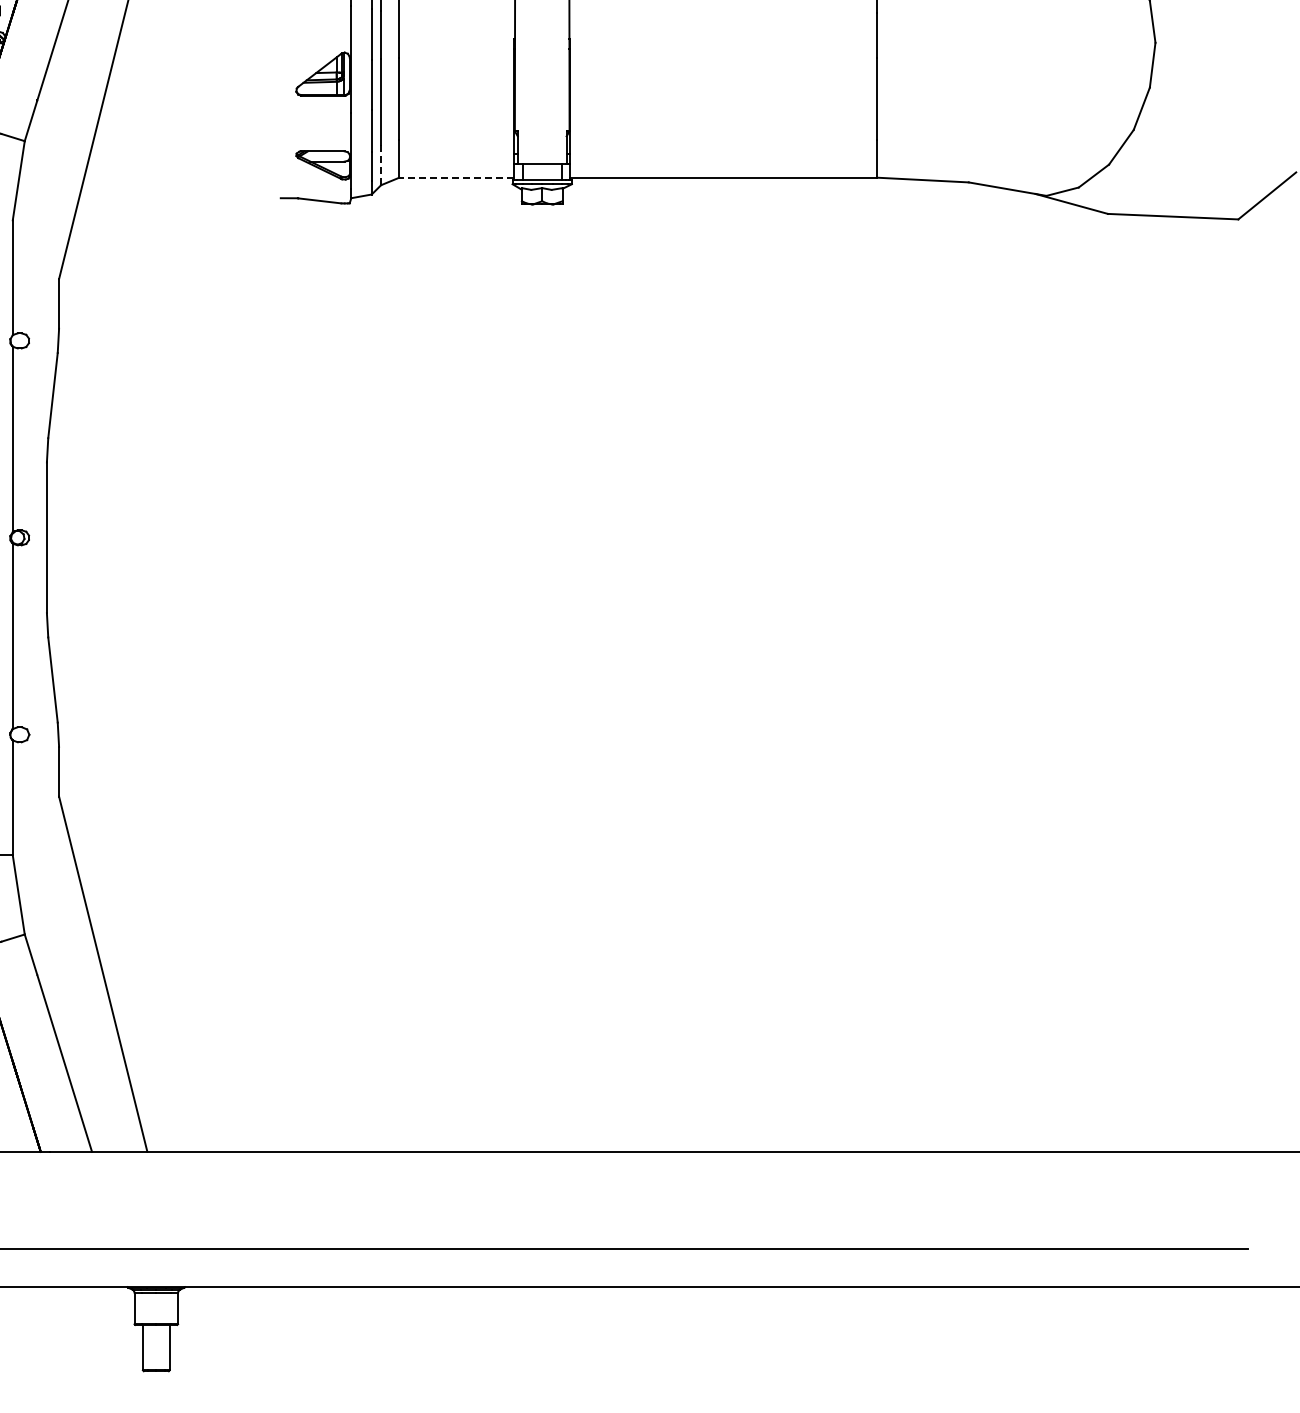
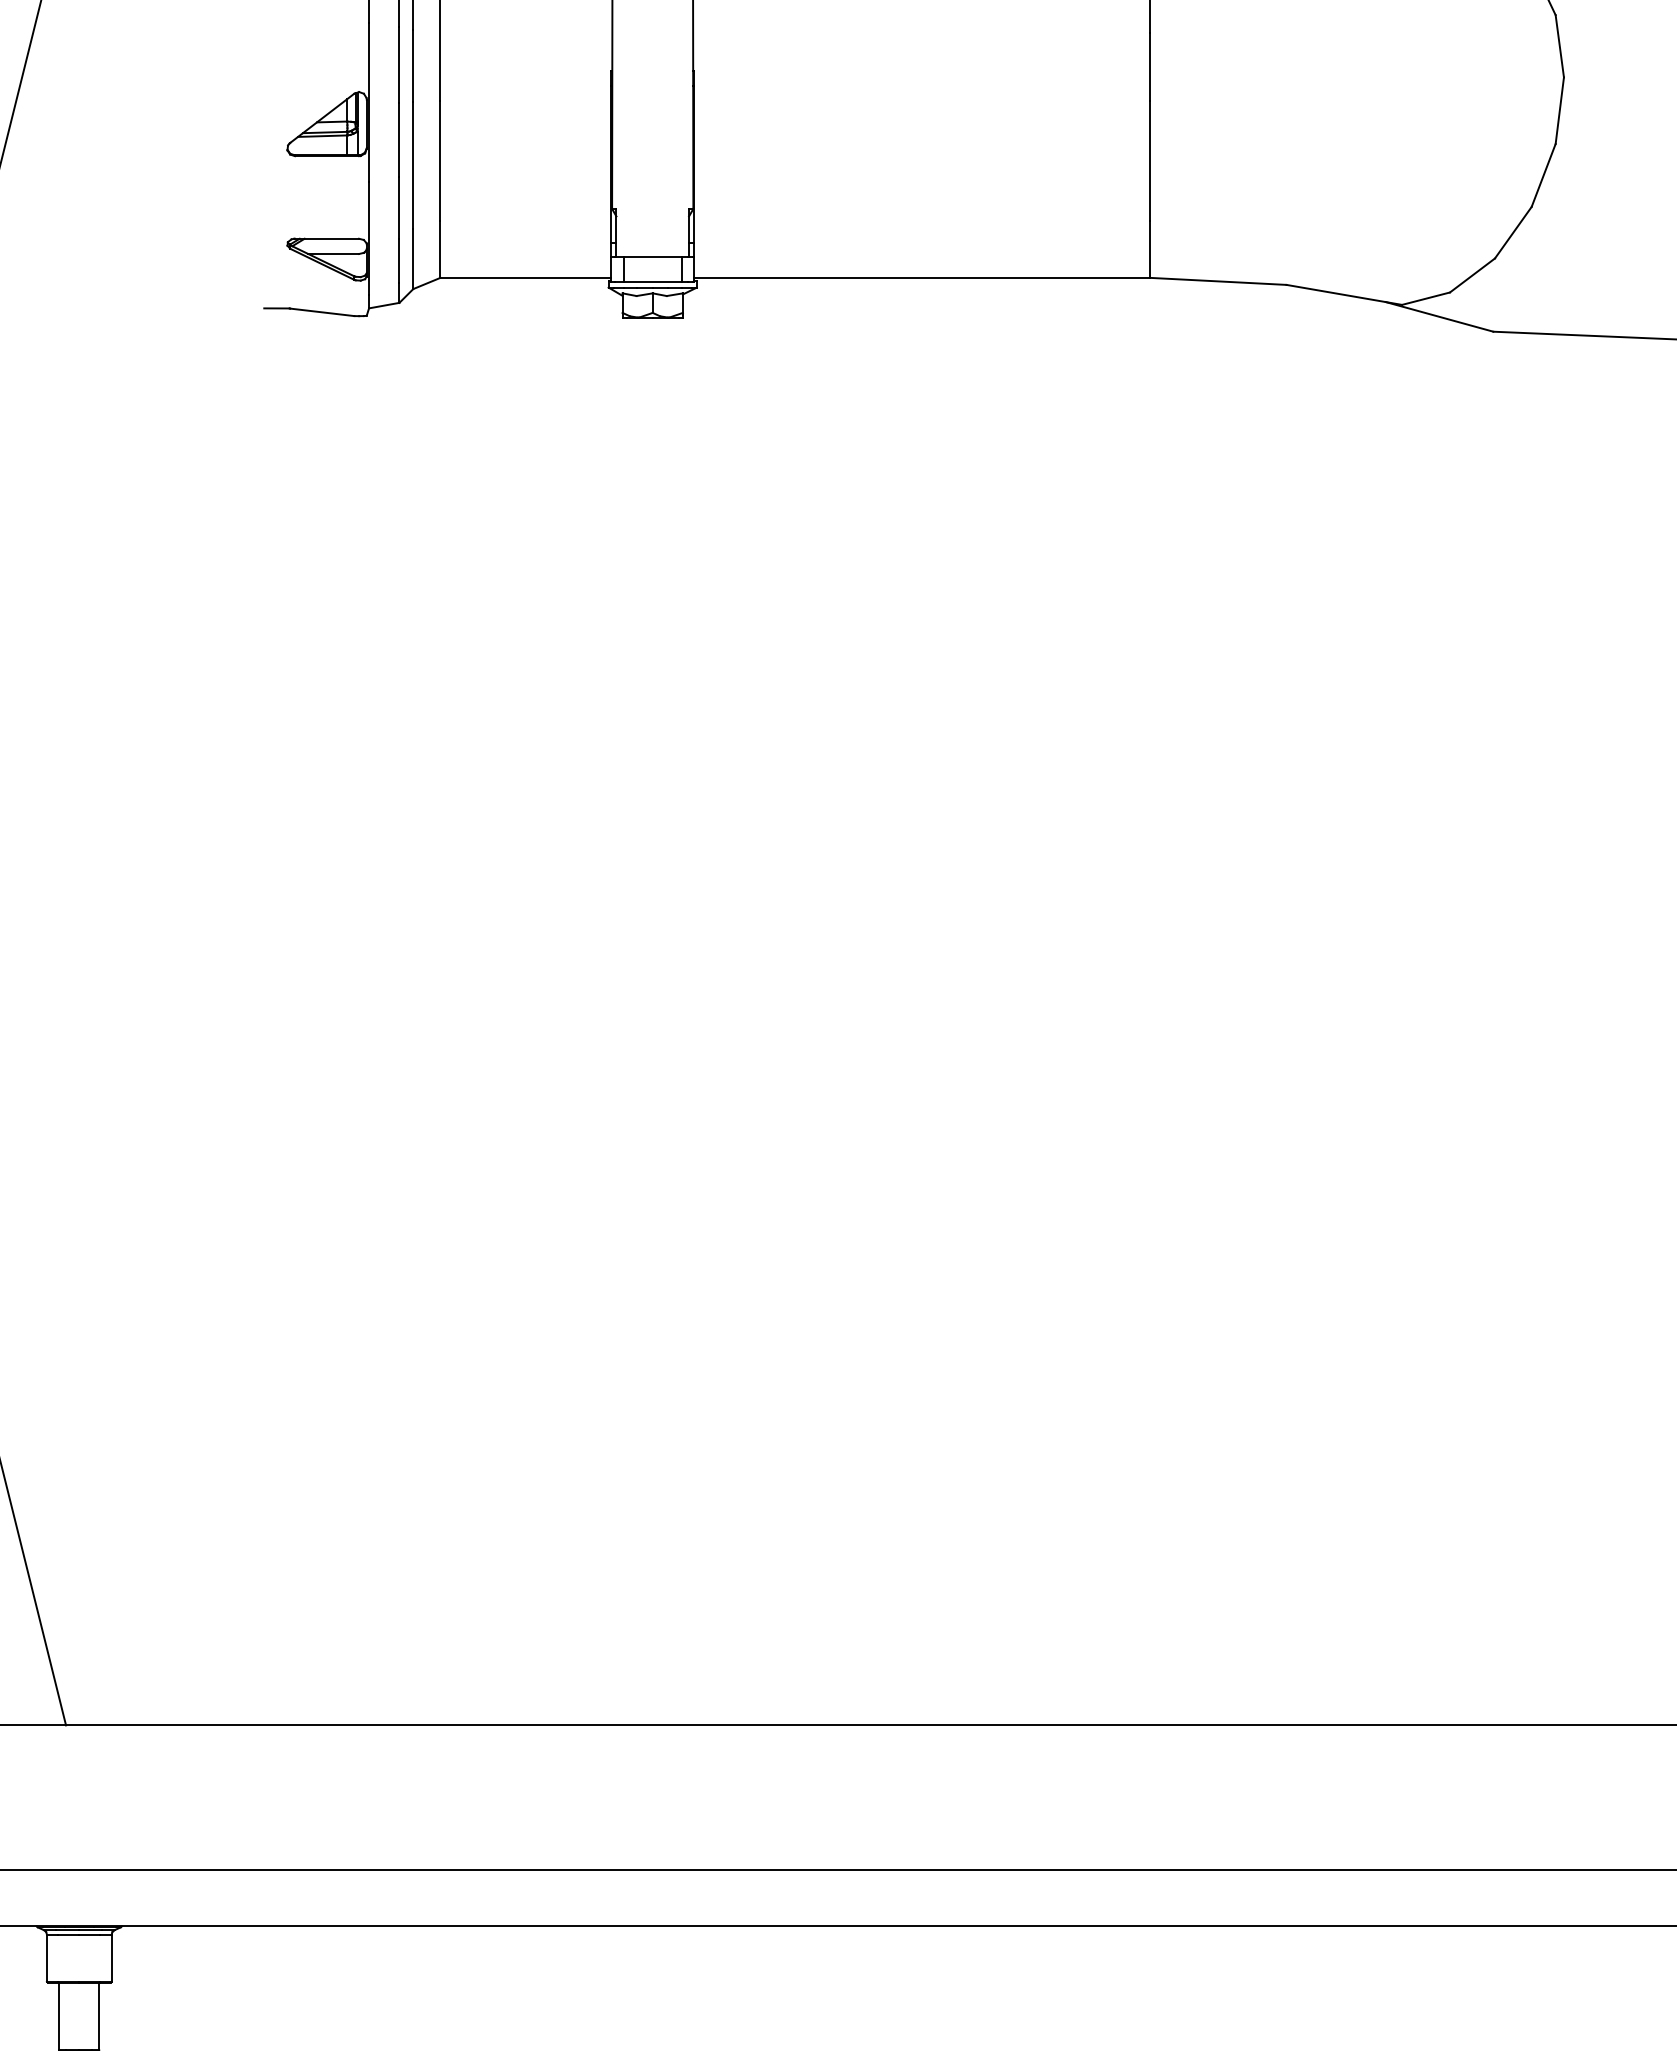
line: (381, 164) -> (413, 258), dashed -> solid
line: (456, 177) -> (525, 277), dashed -> solid

